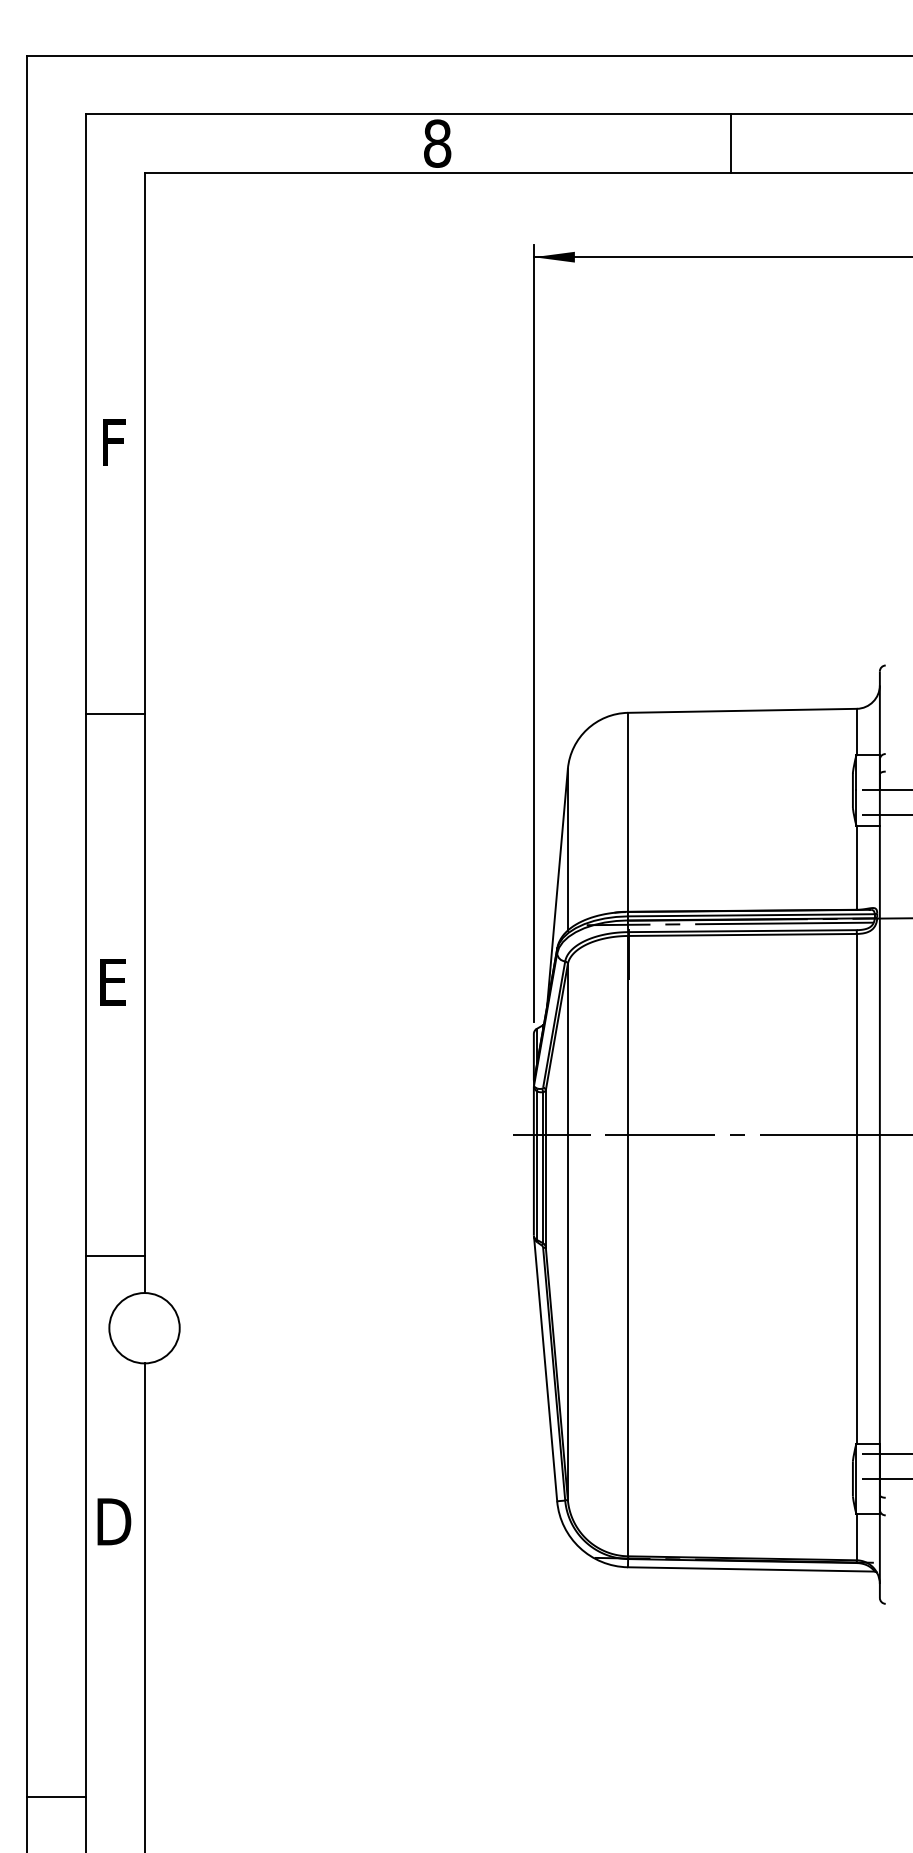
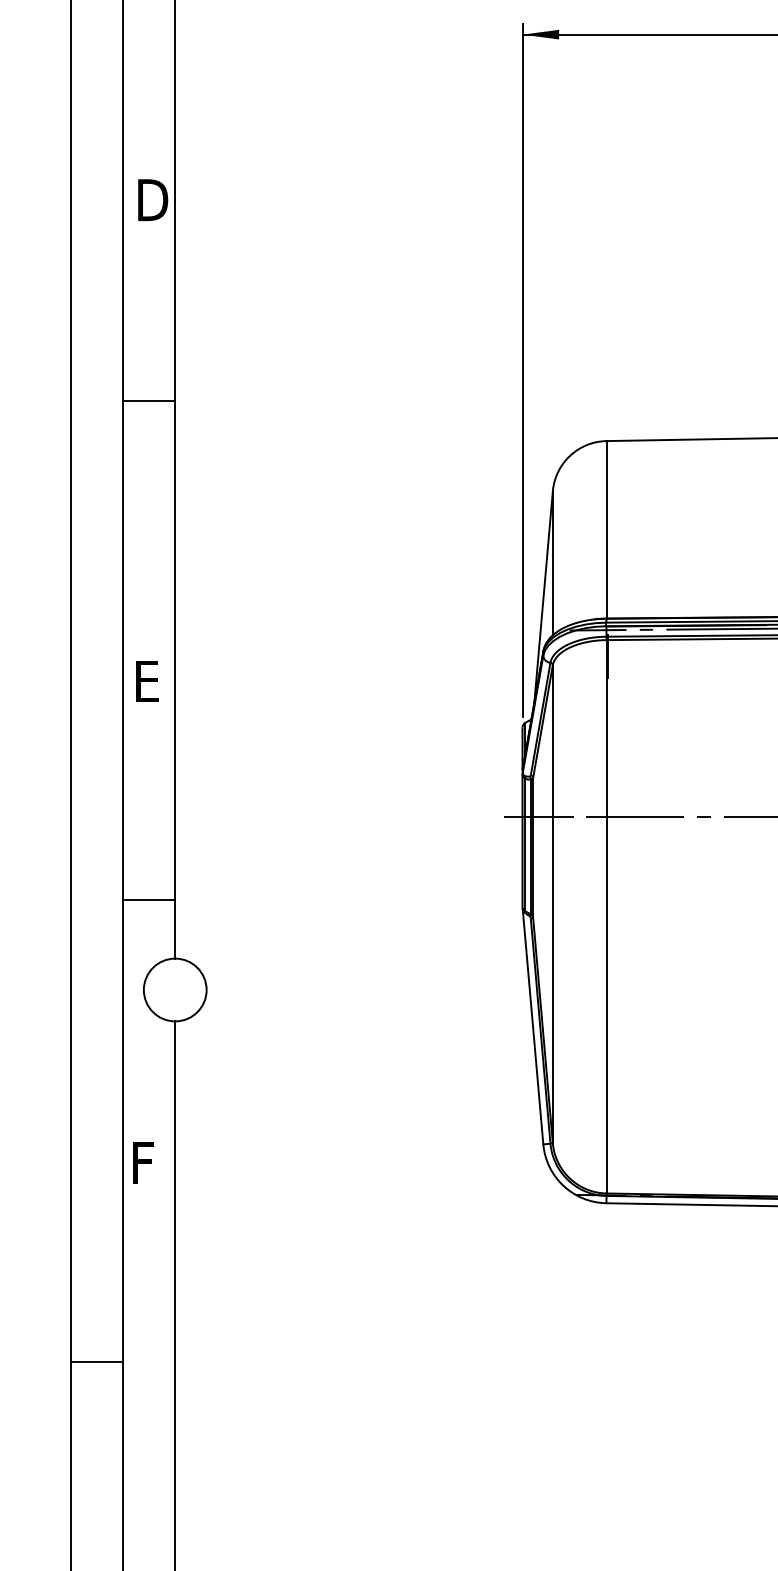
text: (119, 442) -> (152, 199), F -> D
line: (114, 714) -> (148, 401), moved
line: (114, 1255) -> (148, 899), moved
text: (114, 1521) -> (148, 1162), D -> F
line: (56, 1797) -> (96, 1362), moved

